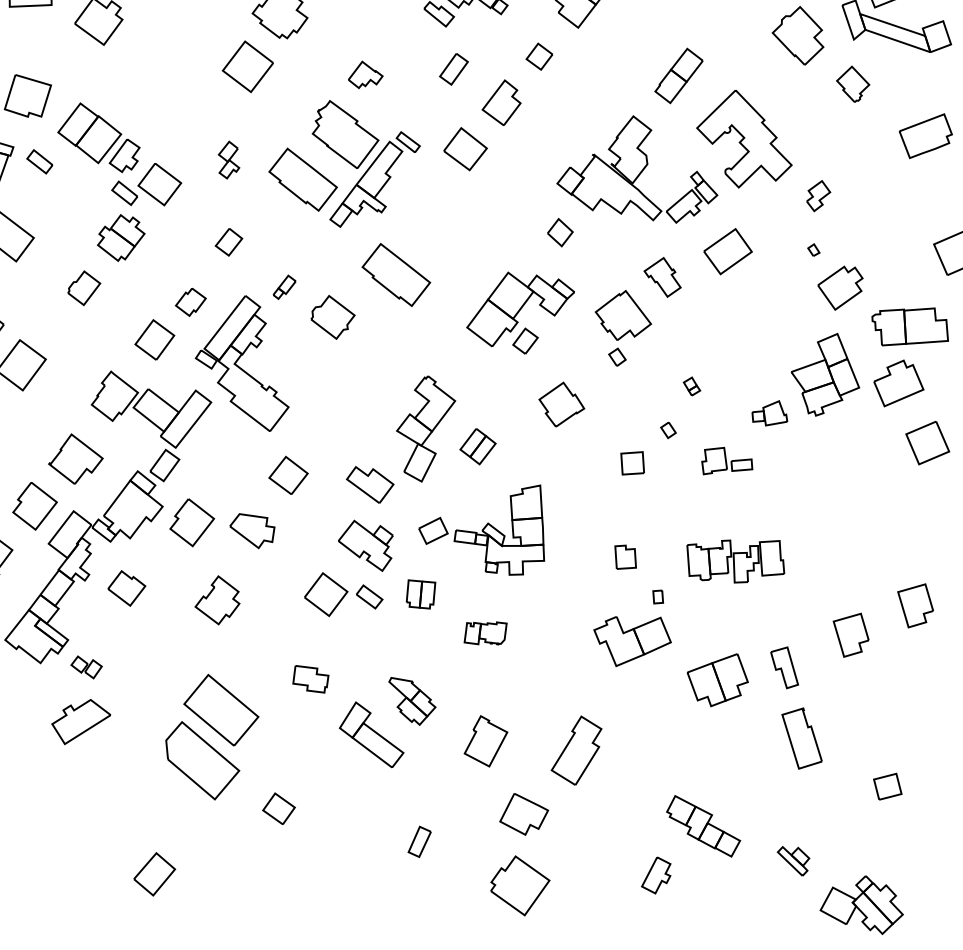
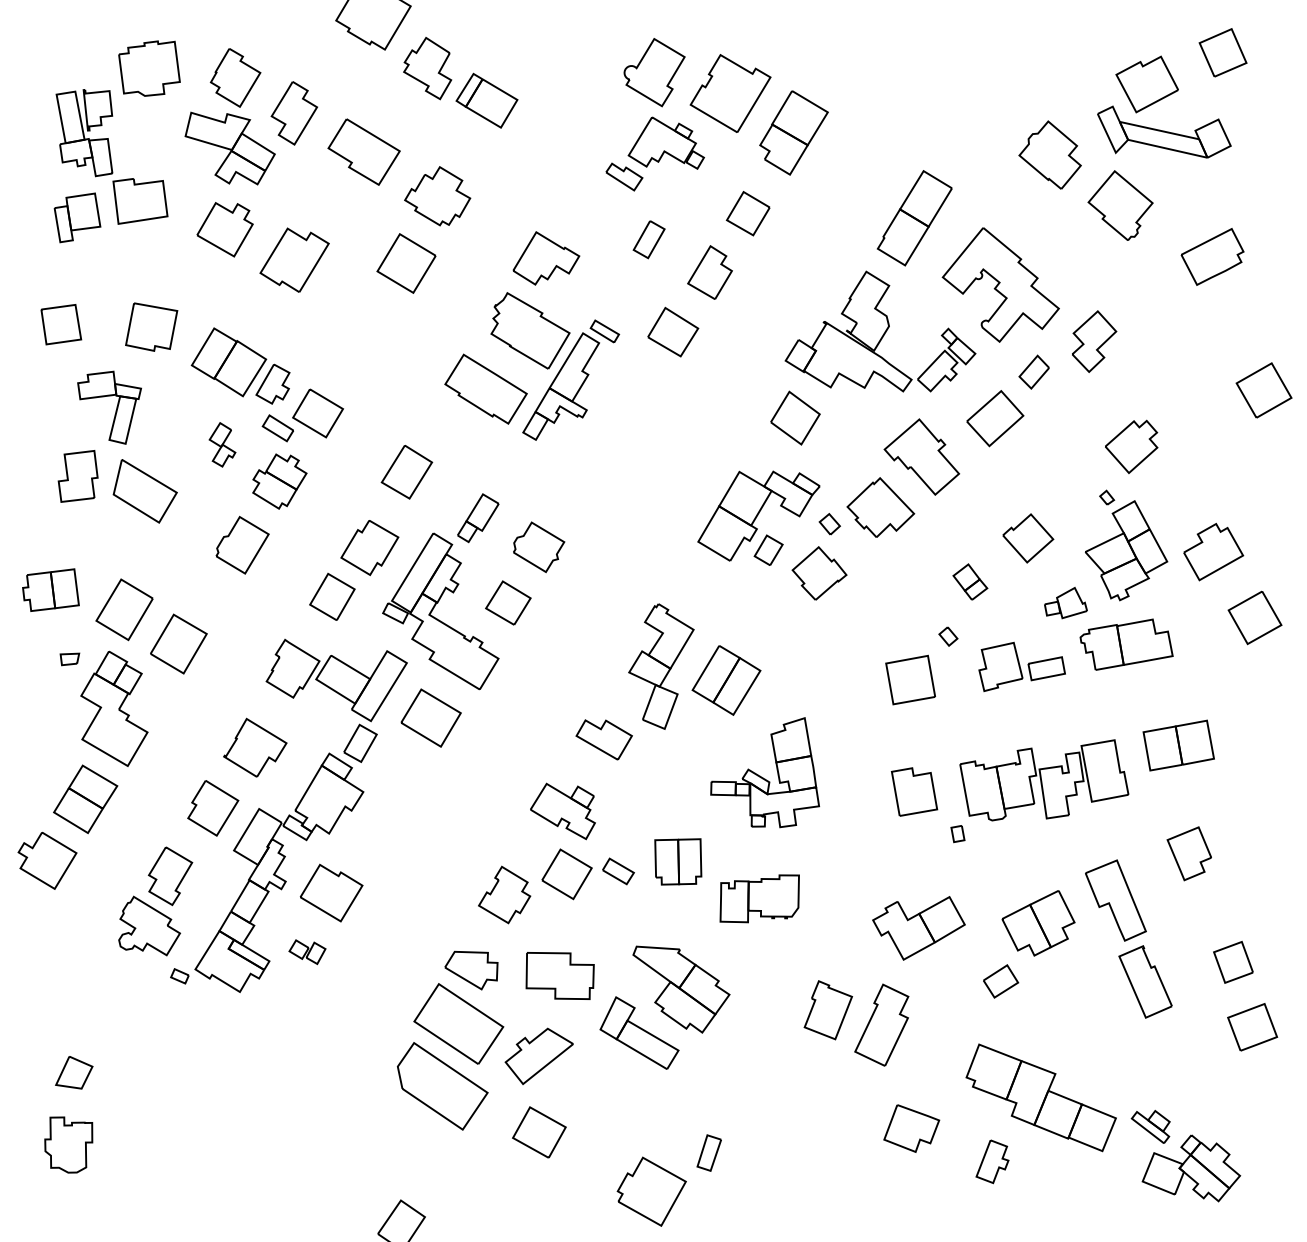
part: (154, 53) -> (294, 259), added
part: (538, 56) -> (747, 213), size x1.43
part: (366, 75) -> (546, 258), size x1.67
part: (678, 76) -> (914, 218), size x1.43
part: (852, 84) -> (1120, 205), size x1.67
part: (229, 159) -> (222, 444), moved
part: (39, 161) -> (173, 402), removed
part: (818, 196) -> (1094, 341), size x1.67
part: (764, 215) -> (1033, 371), added
part: (560, 232) -> (795, 417), size x1.67
part: (228, 242) -> (406, 472), size x1.67
part: (814, 250) -> (1107, 497), moved
part: (395, 274) -> (607, 488), removed
part: (662, 276) -> (921, 456), size x1.67
part: (284, 287) -> (478, 518), size x1.67
part: (84, 288) -> (242, 545), size x1.43
part: (190, 301) -> (369, 547), size x1.67
part: (910, 326) -> (1126, 644), moved
part: (744, 355) -> (1028, 538), added
part: (617, 357) -> (829, 524), moved
part: (692, 386) -> (970, 581), size x1.67
part: (561, 404) -> (819, 573), moved
part: (478, 446) -> (726, 680), size x1.67
part: (226, 450) -> (430, 717), added
part: (632, 462) -> (910, 679), size x1.67
part: (727, 462) -> (1021, 666), size x1.43
part: (288, 475) -> (508, 602), moved
part: (192, 523) -> (400, 807), removed
part: (251, 531) -> (471, 970), moved
part: (433, 531) -> (1001, 981), moved
part: (851, 543) -> (1178, 745), added
part: (365, 545) -> (562, 811), moved
part: (625, 557) -> (914, 791), size x1.67
part: (735, 560) -> (1044, 780), size x1.43
part: (126, 588) -> (331, 892), size x1.43
part: (420, 594) -> (678, 861), size x1.43
part: (218, 599) -> (504, 894), moved
part: (914, 605) -> (1260, 810), removed
part: (485, 632) -> (759, 898), size x1.67
part: (631, 641) -> (918, 928), moved
part: (86, 667) -> (307, 952), moved
part: (784, 667) -> (1115, 900), size x1.67
part: (310, 678) -> (559, 975), size x1.67
part: (411, 701) -> (681, 989), size x1.67
part: (80, 721) -> (538, 1055), moved
part: (877, 729) -> (1233, 961), added
part: (486, 741) -> (828, 1010), moved
part: (887, 786) -> (1252, 1027), size x1.43
part: (279, 808) -> (539, 1132), size x1.43
part: (524, 814) -> (911, 1128), moved
part: (703, 825) -> (1040, 1097), size x1.67
part: (519, 885) -> (651, 1191), moved
part: (862, 903) -> (1191, 1168), moved

